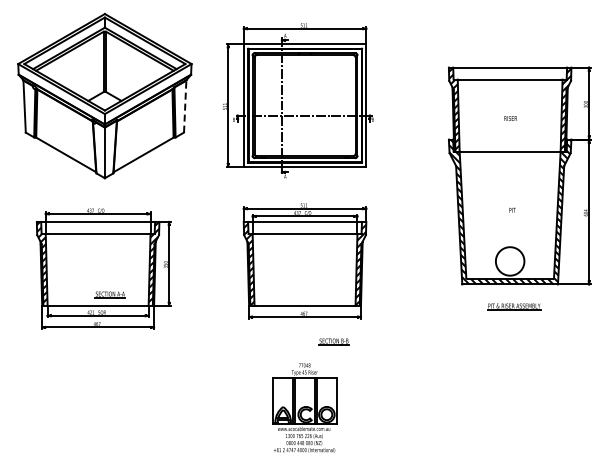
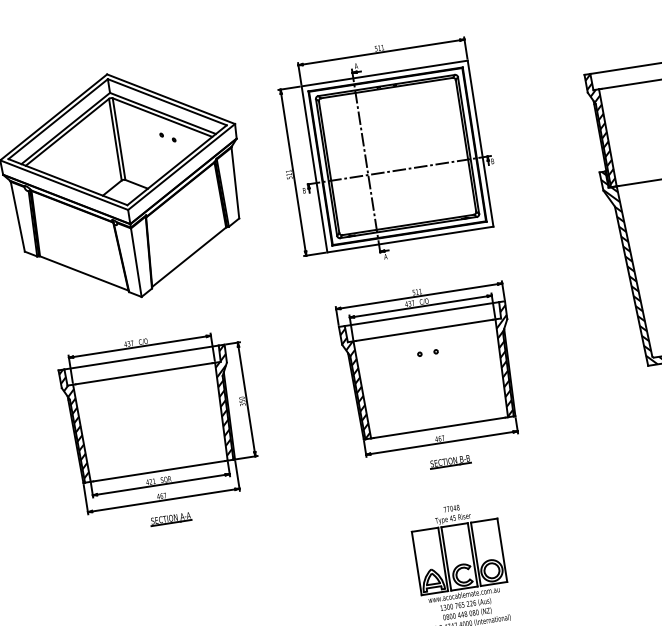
part: (141, 65) -> (167, 136), added
line: (185, 106) -> (235, 182), dashed -> solid
part: (304, 250) -> (427, 352), added
part: (109, 294) -> (169, 519), moved
part: (333, 341) -> (449, 461), moved

